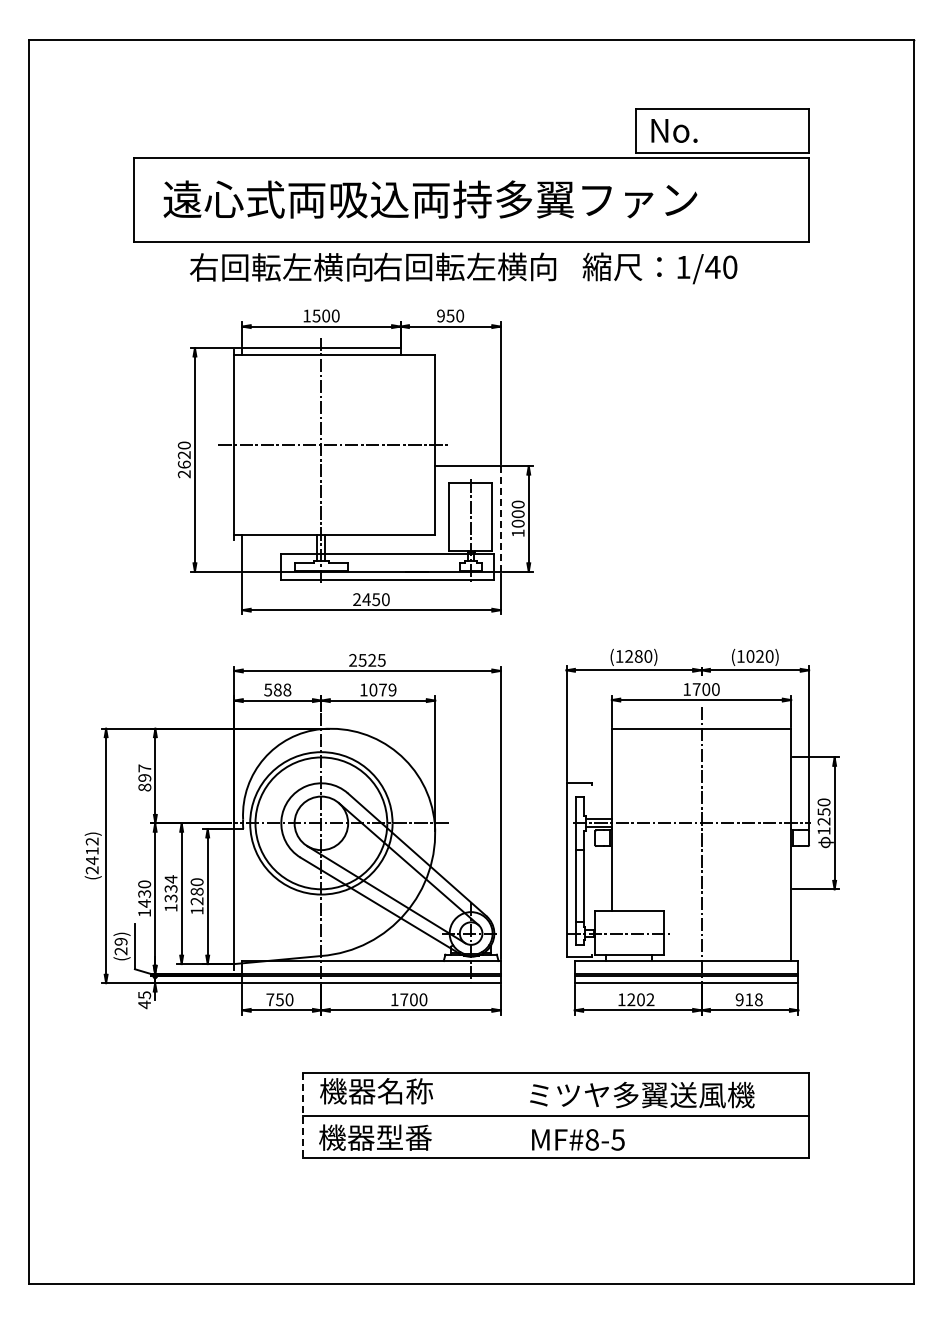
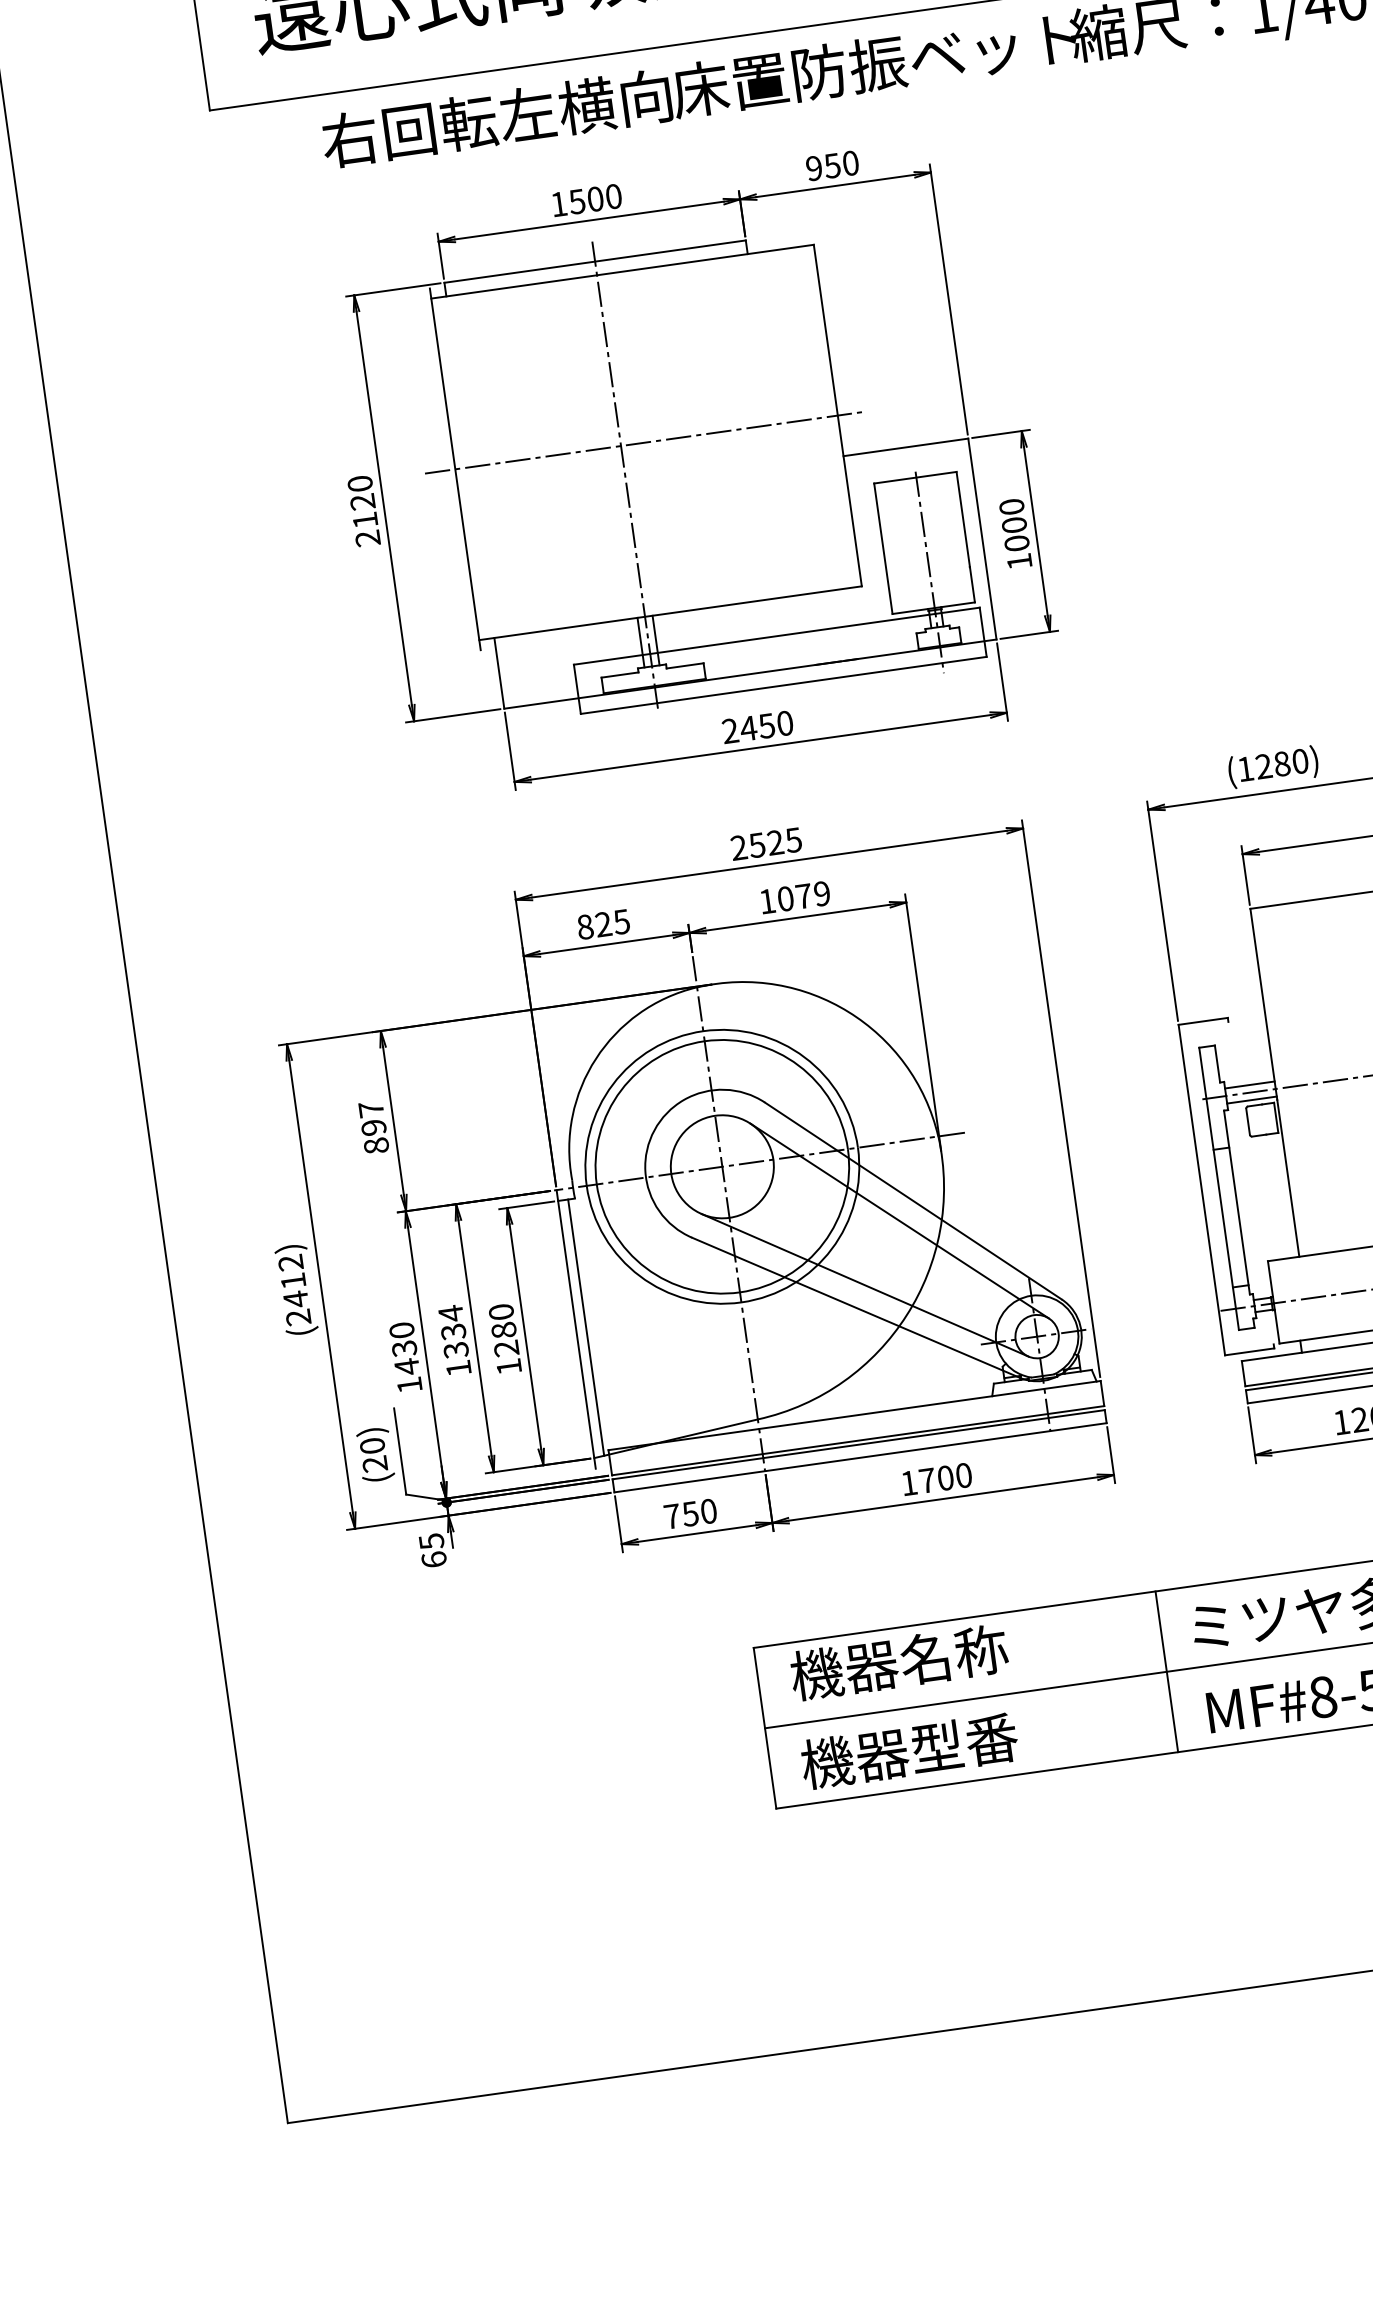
text: (479, 266) -> (874, 63), 右回転左横向 -> 床置防振ベット
text: (183, 464) -> (363, 520), 2620 -> 2120
line: (500, 519) -> (982, 540), dashed -> solid
text: (277, 689) -> (602, 923), 588 -> 825
line: (239, 896) -> (585, 1328), added
text: (120, 941) -> (371, 1445), (29) -> (20)
text: (144, 1004) -> (433, 1559), 45 -> 65
line: (513, 1115) -> (1166, 1671), added
line: (302, 1116) -> (764, 1730), dashed -> solid

